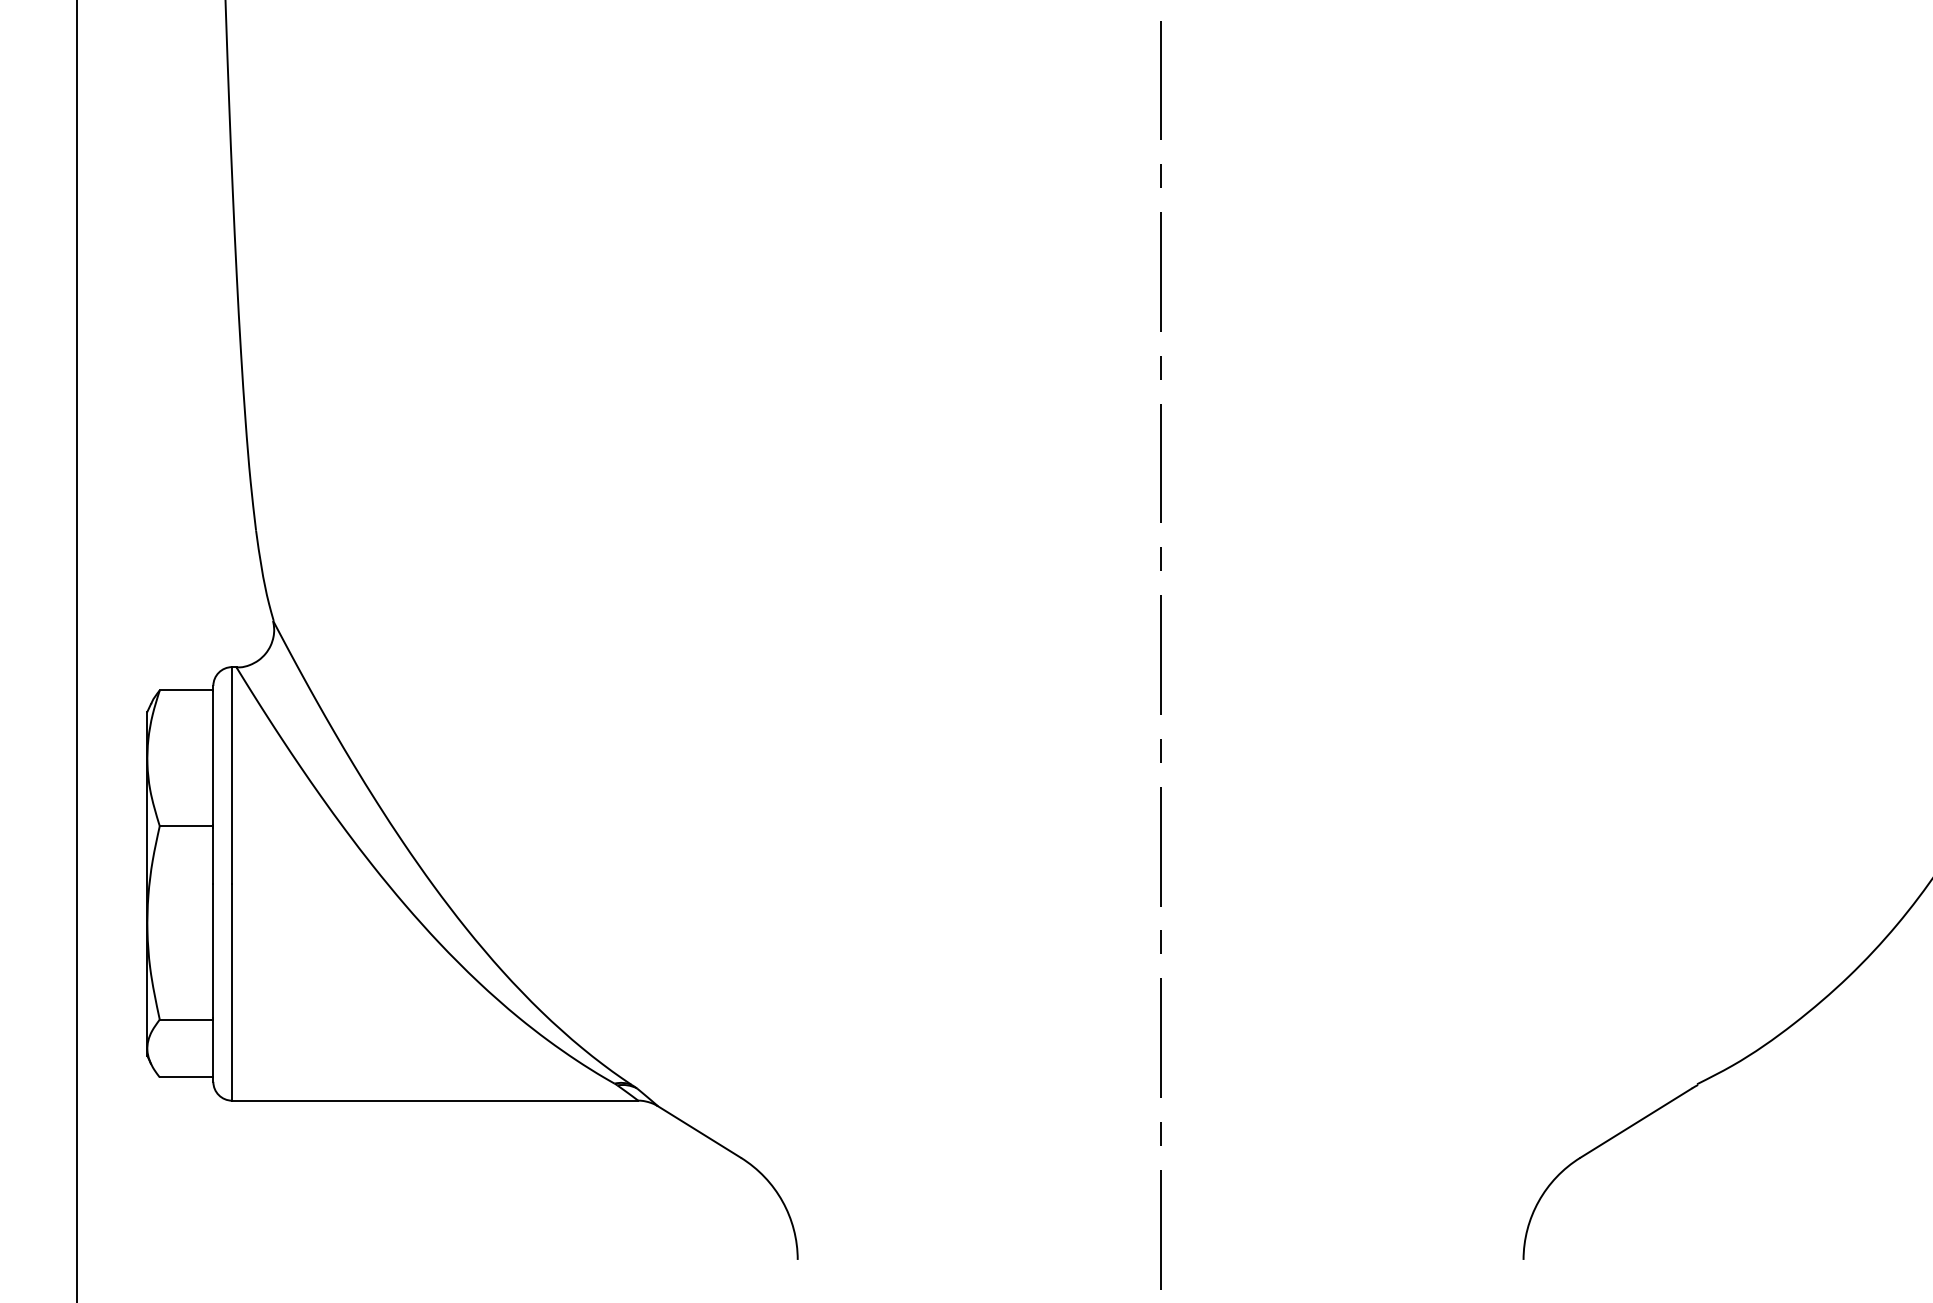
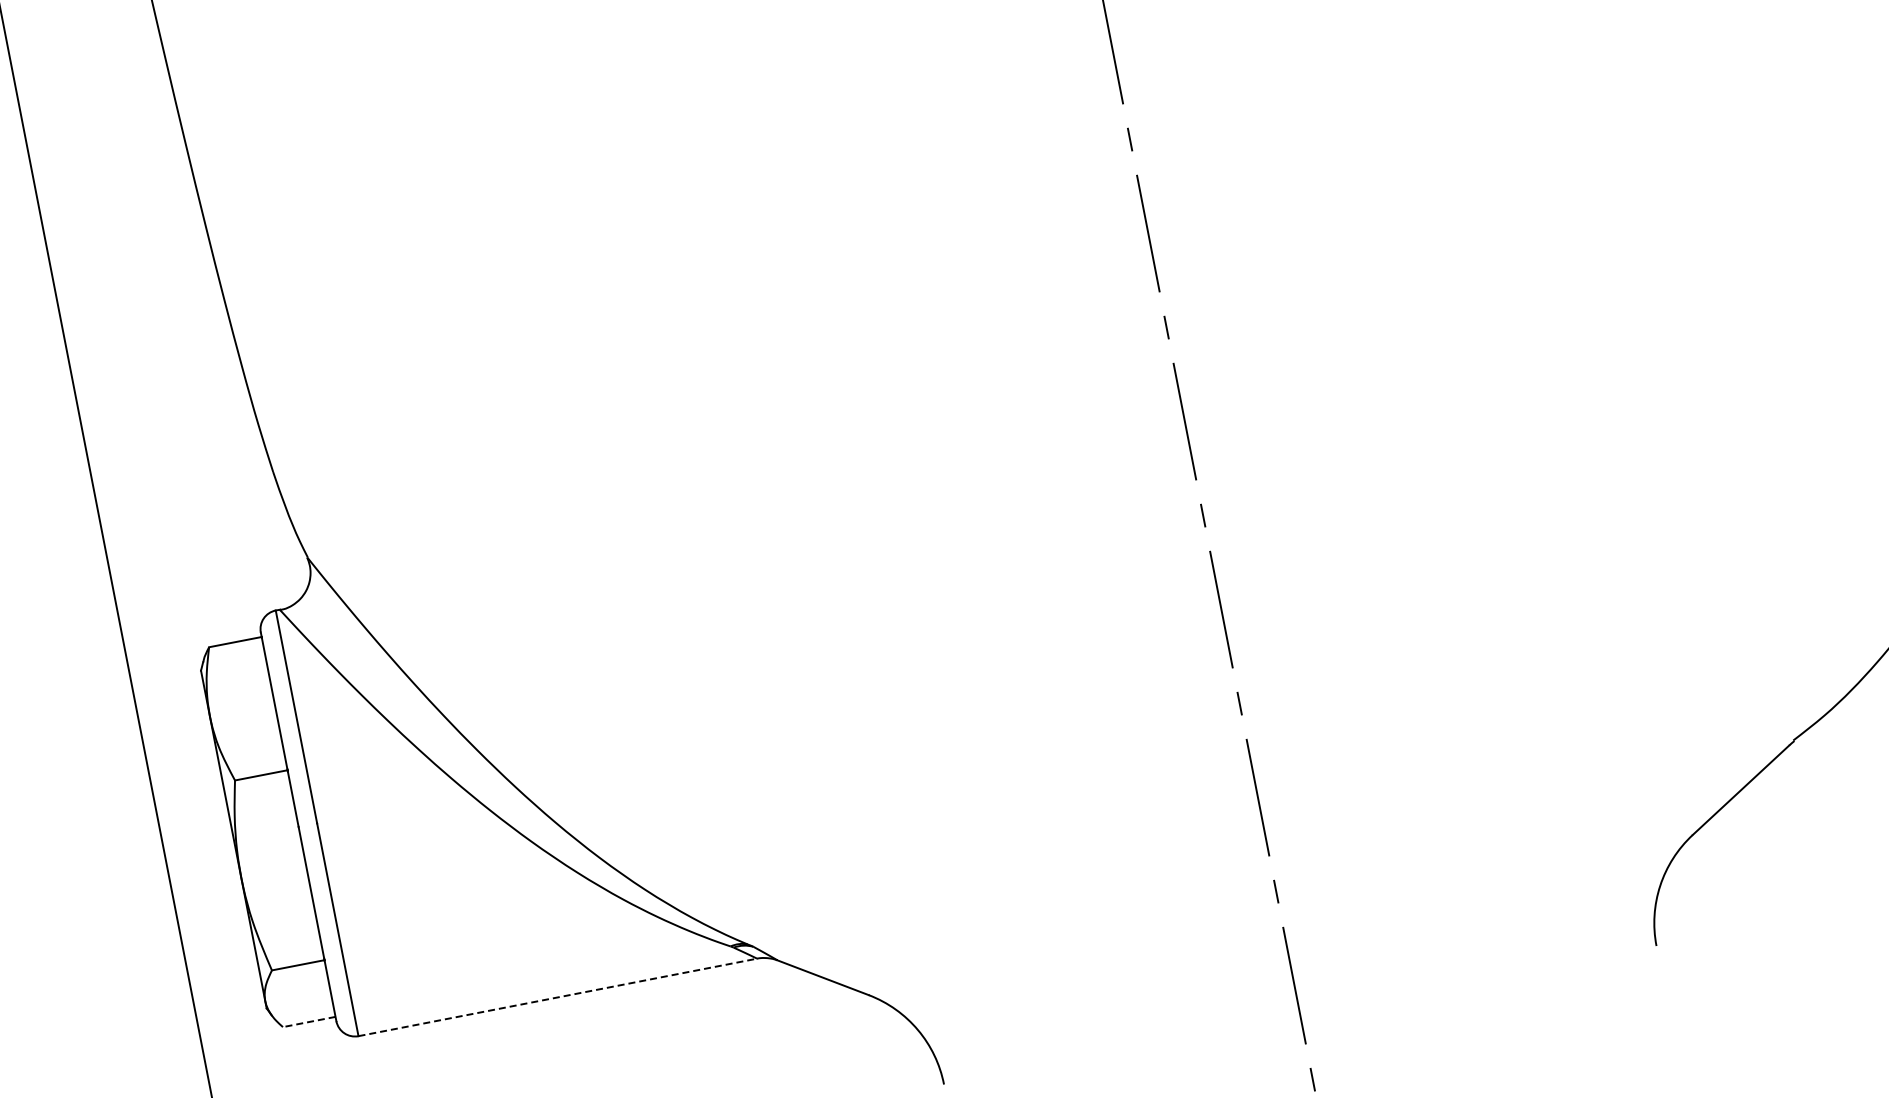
line: (186, 1077) -> (309, 1022), solid -> dashed
line: (435, 1100) -> (558, 997), solid -> dashed

